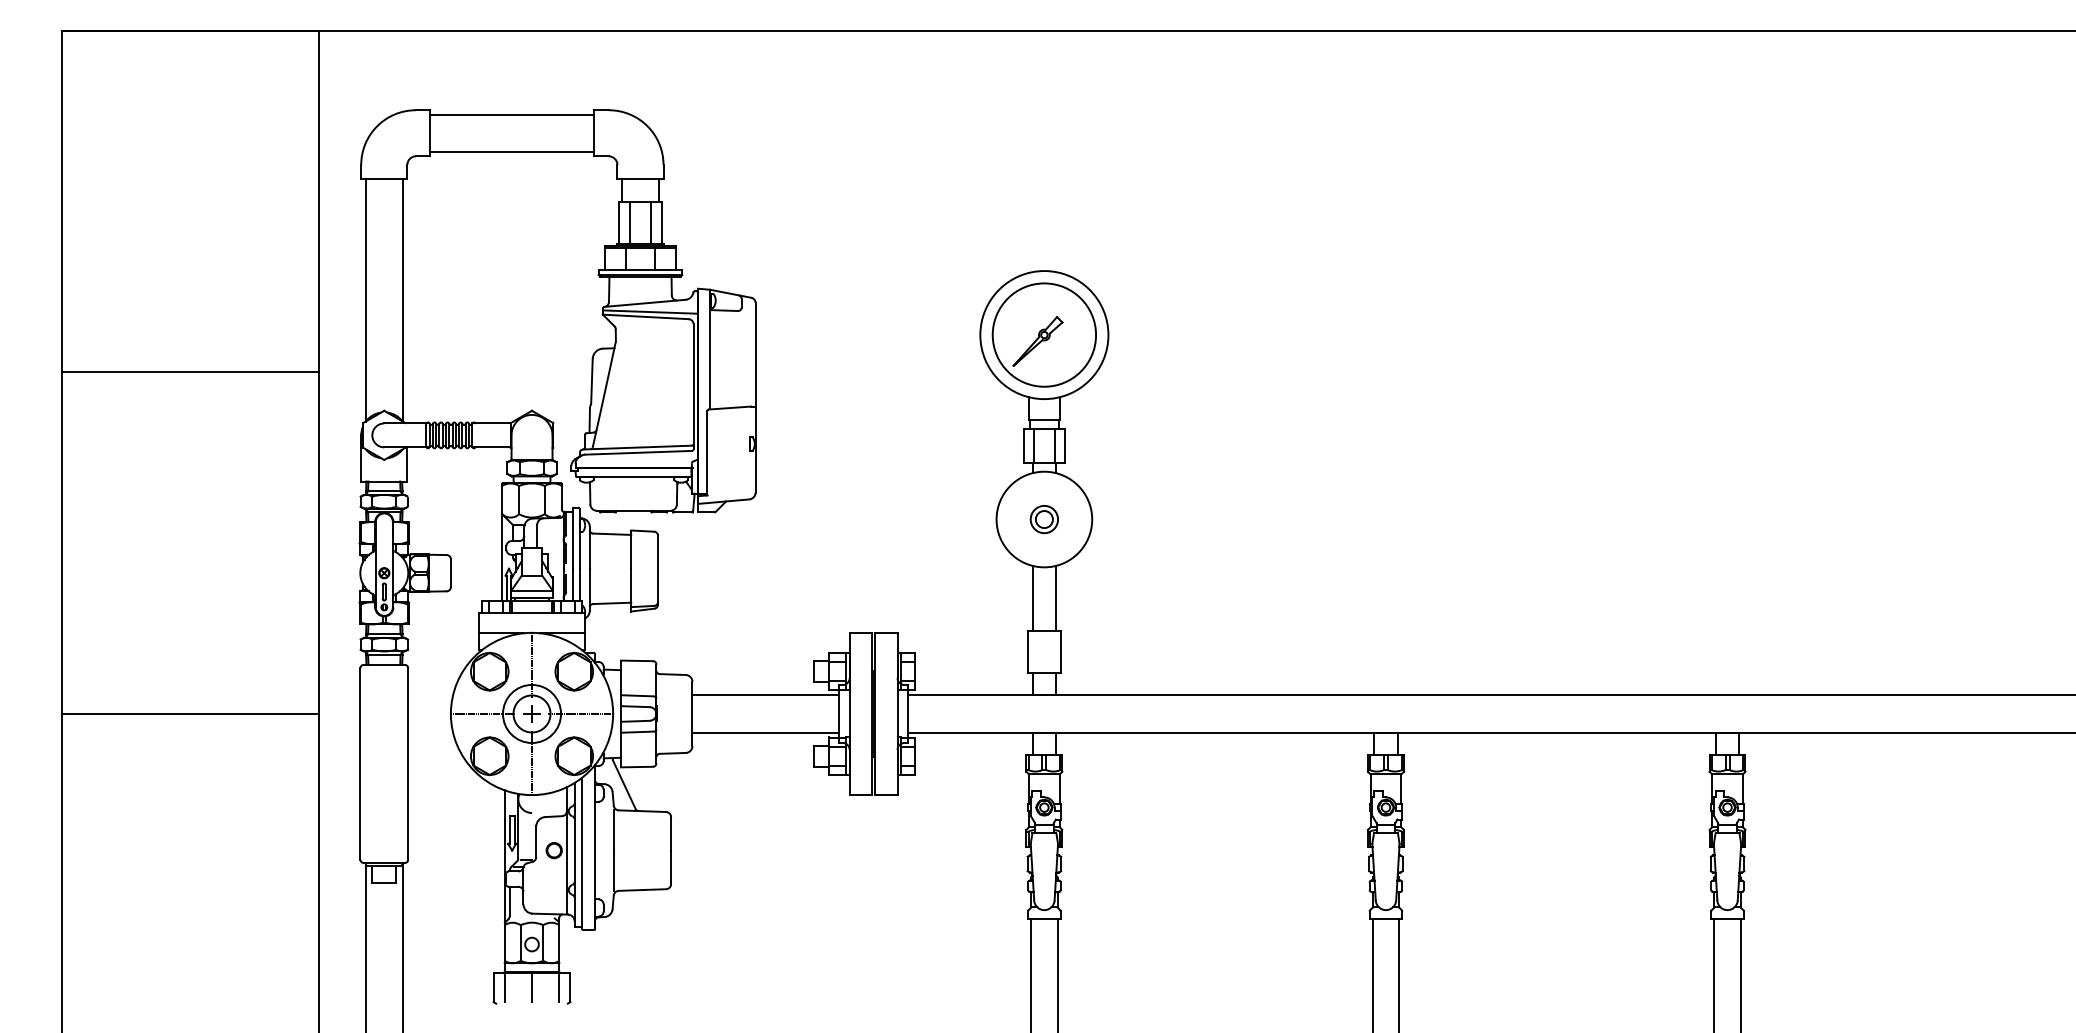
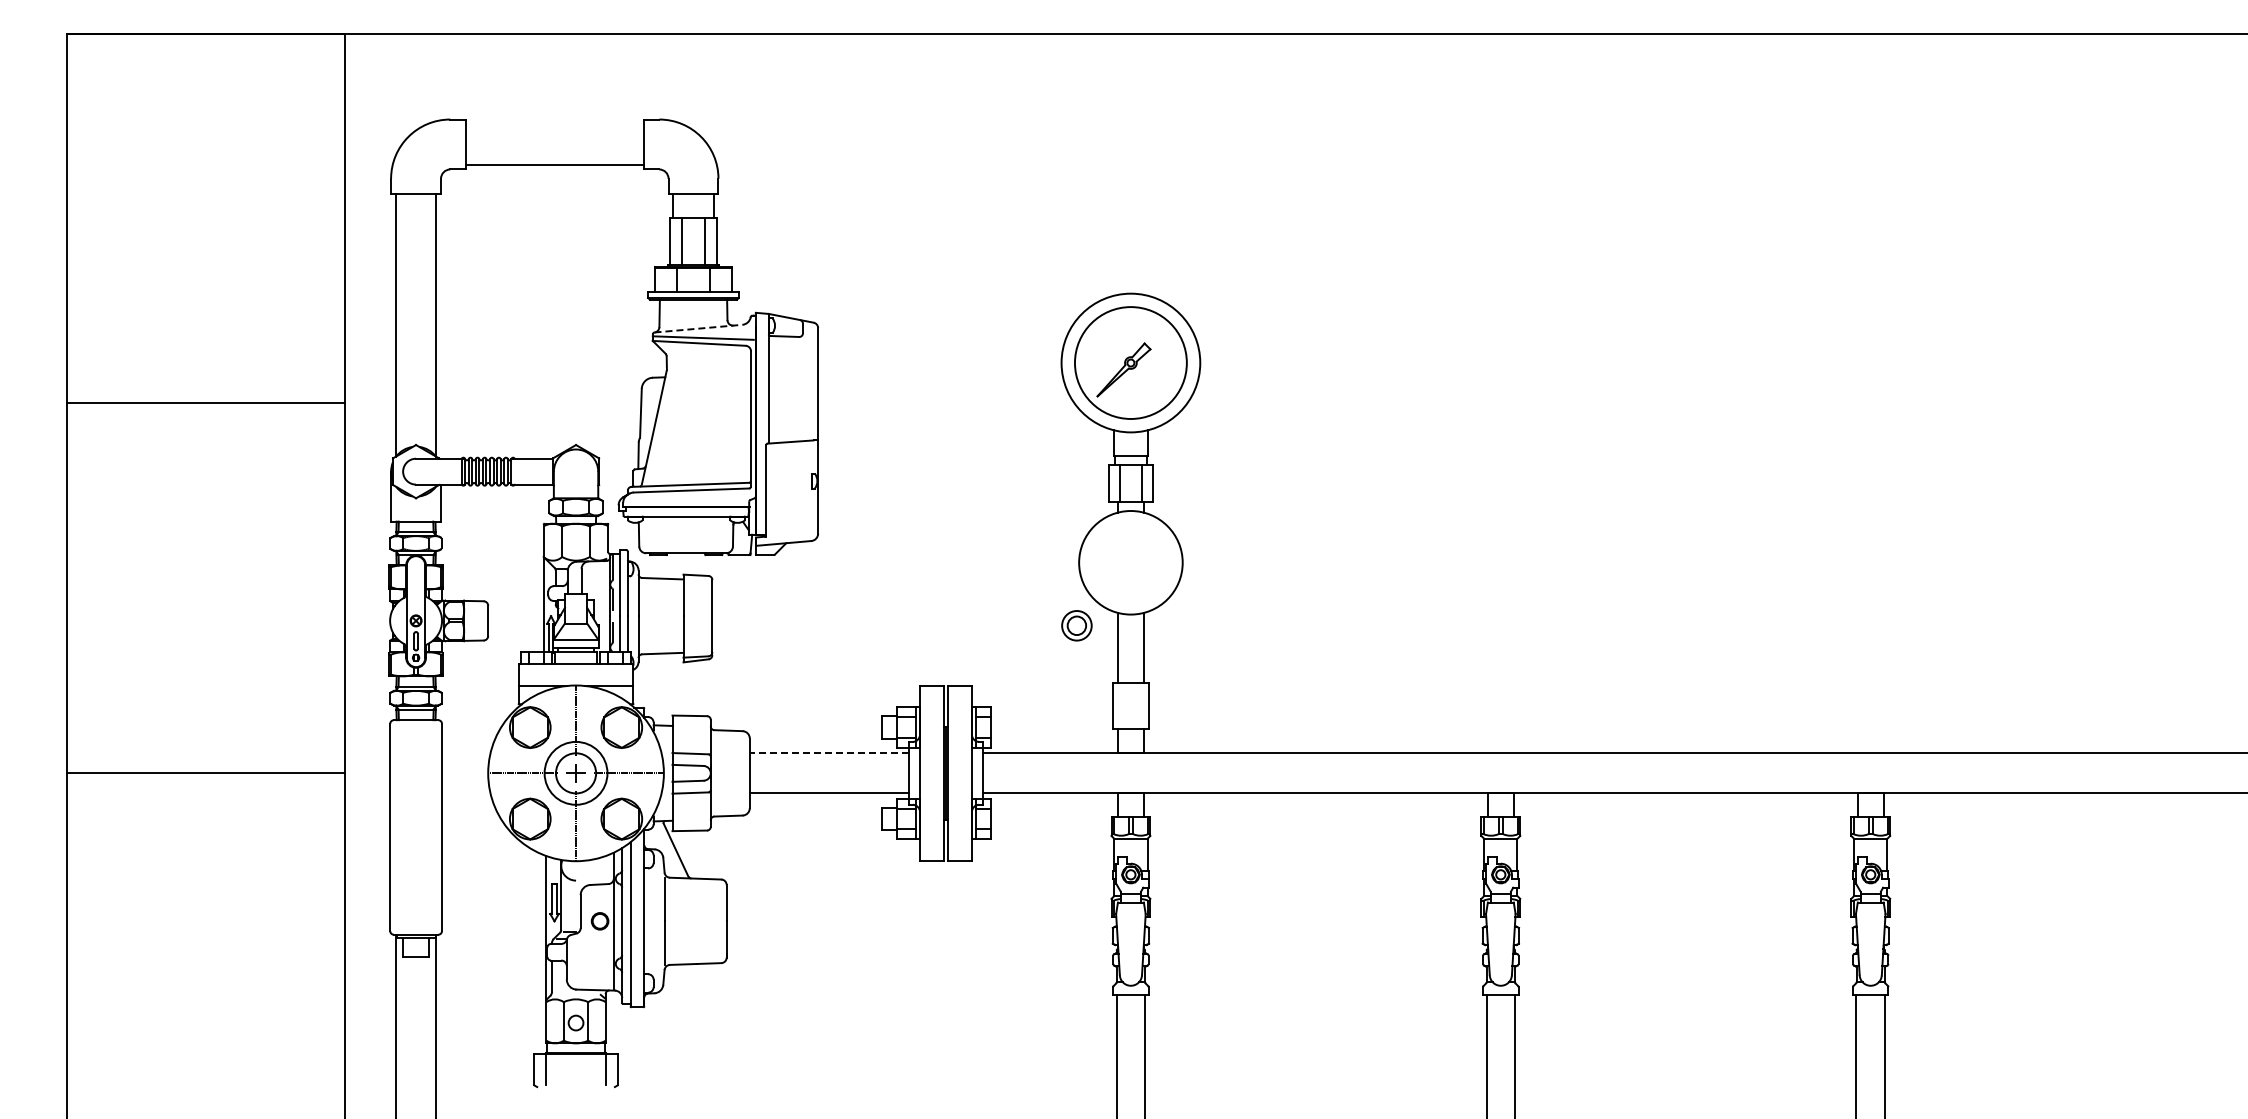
line: (512, 114) -> (554, 124), removed
line: (645, 303) -> (698, 328), solid -> dashed
part: (1044, 519) -> (1076, 625), moved
line: (766, 695) -> (829, 753), solid -> dashed
line: (532, 987) -> (576, 1069), removed

